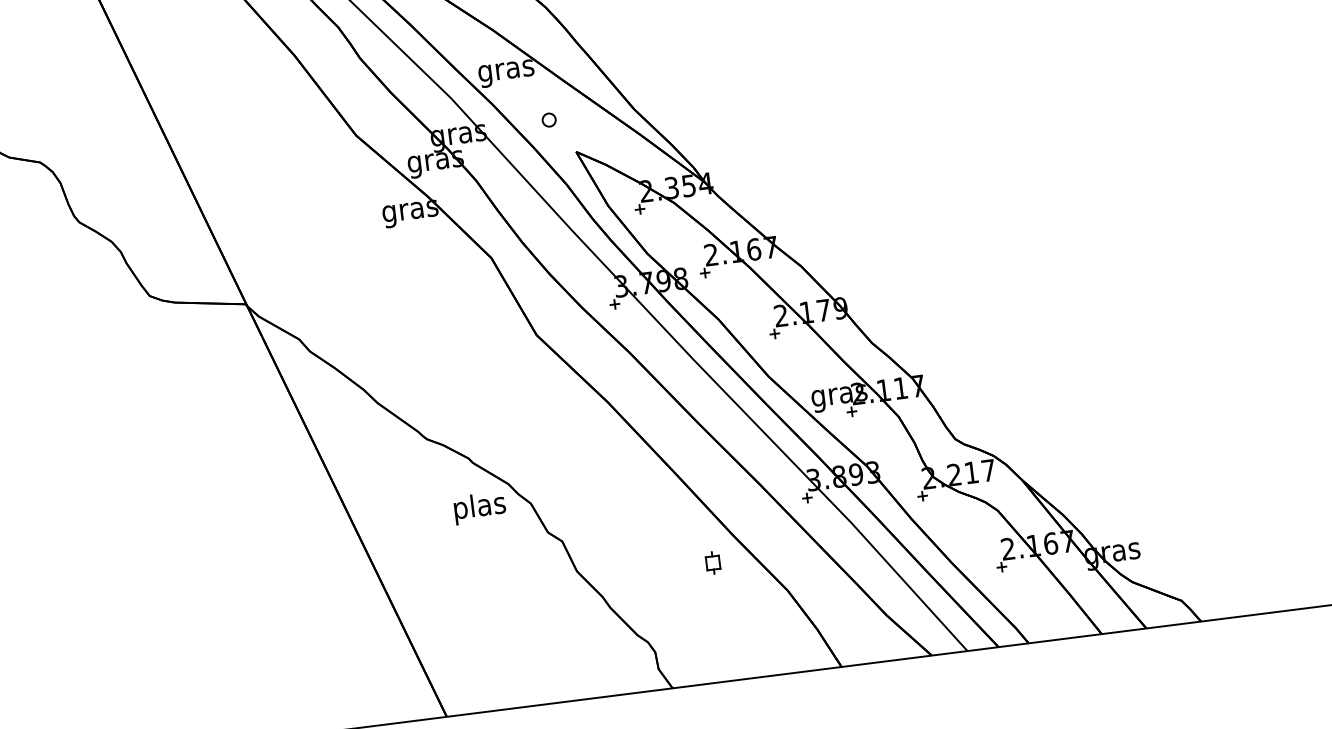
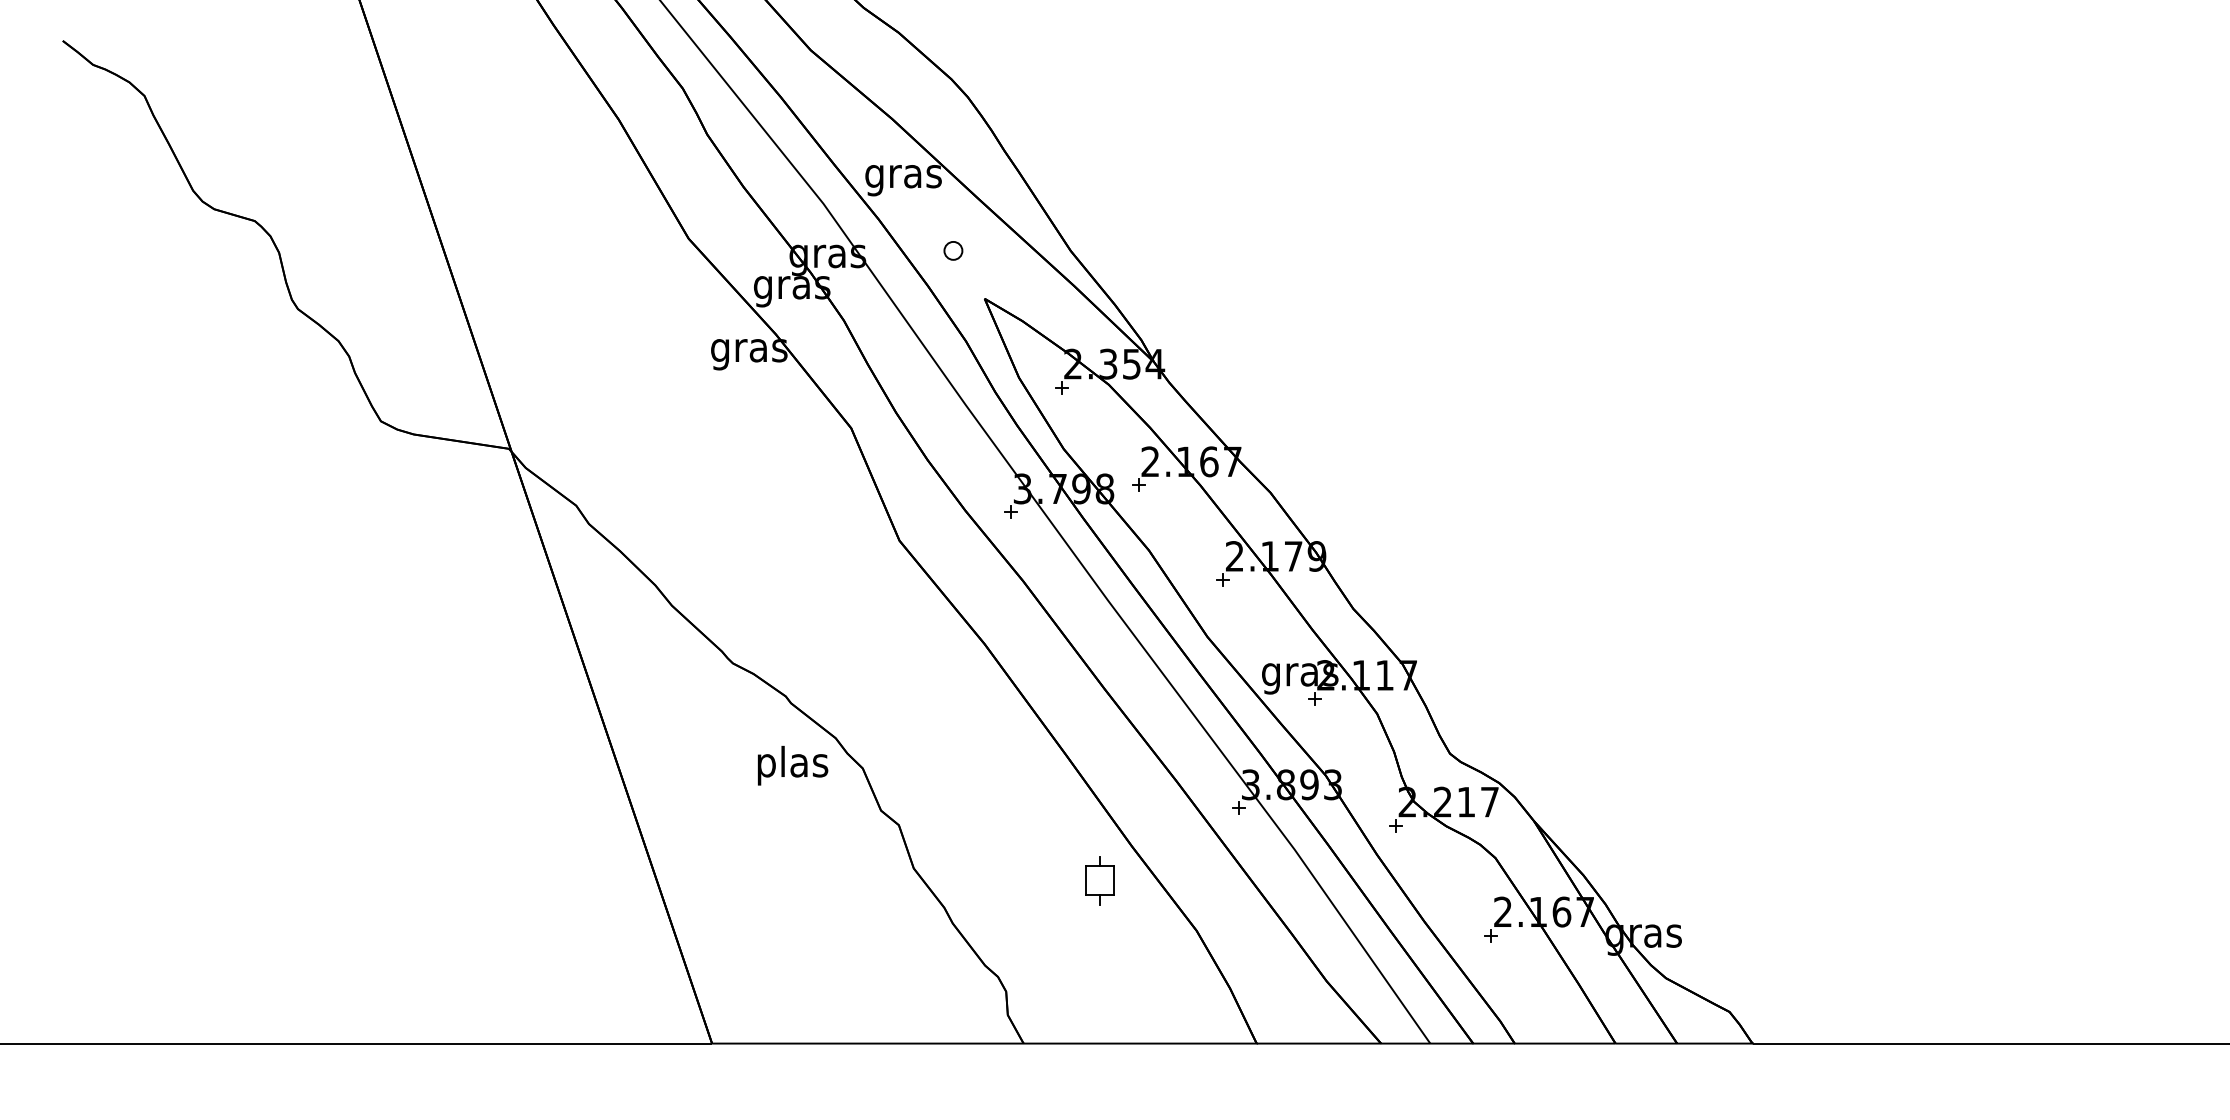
part: (712, 562) -> (1099, 879), size x1.6

